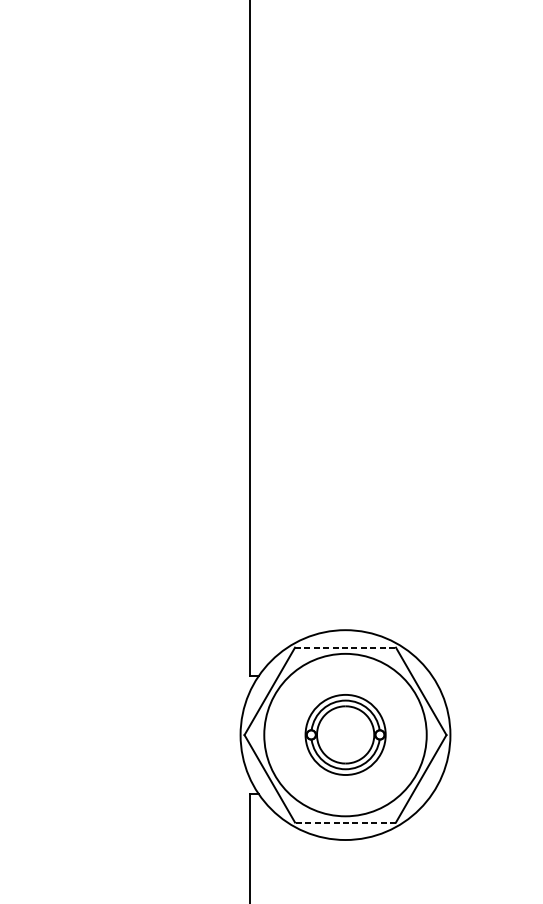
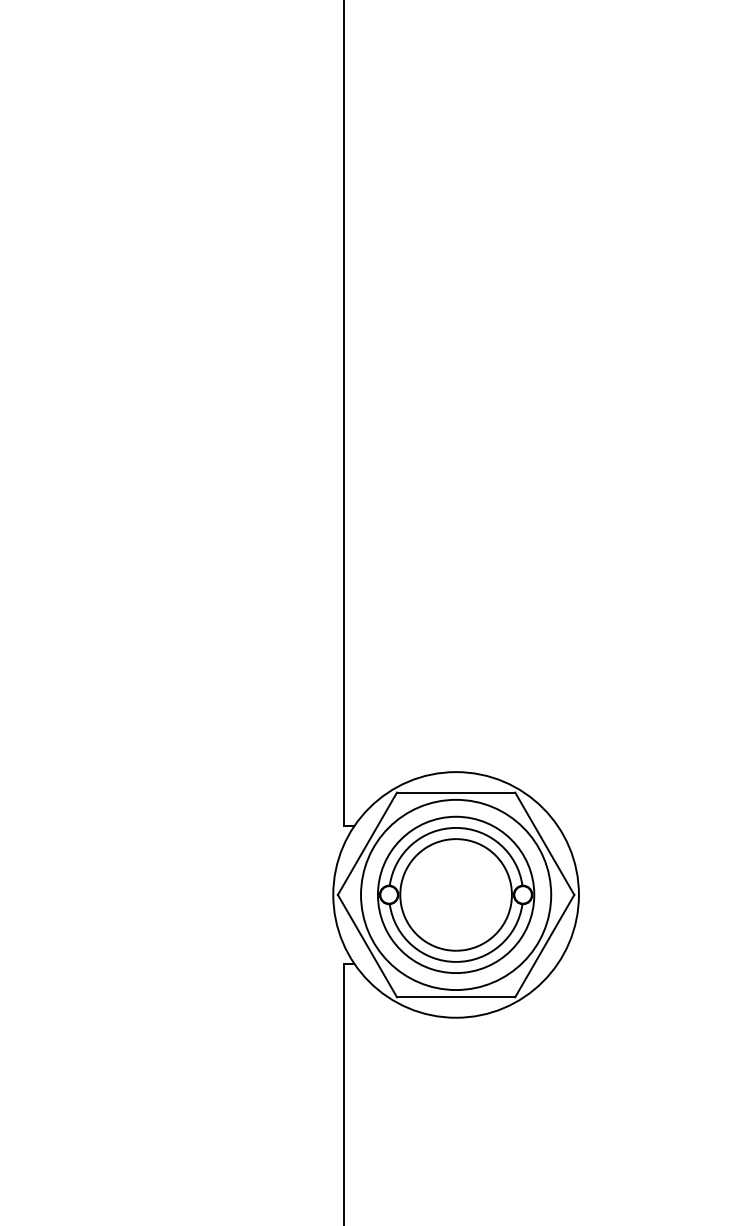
line: (345, 647) -> (456, 792), dashed -> solid
part: (345, 734) -> (456, 894), size x1.67
line: (344, 822) -> (455, 997), dashed -> solid

